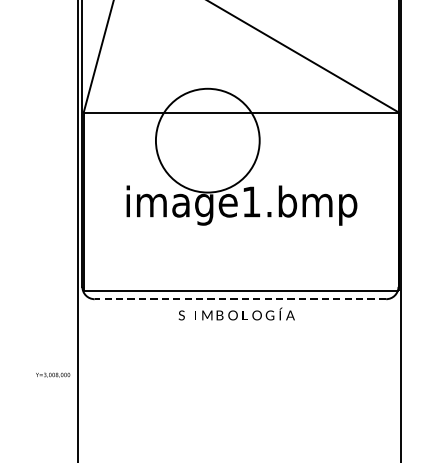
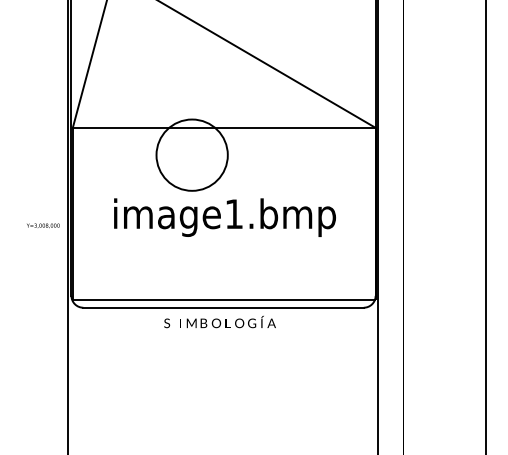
circle: (207, 139) -> (191, 154), size x0.71
line: (240, 298) -> (223, 307), dashed -> solid
text: (53, 374) -> (43, 225), moved

